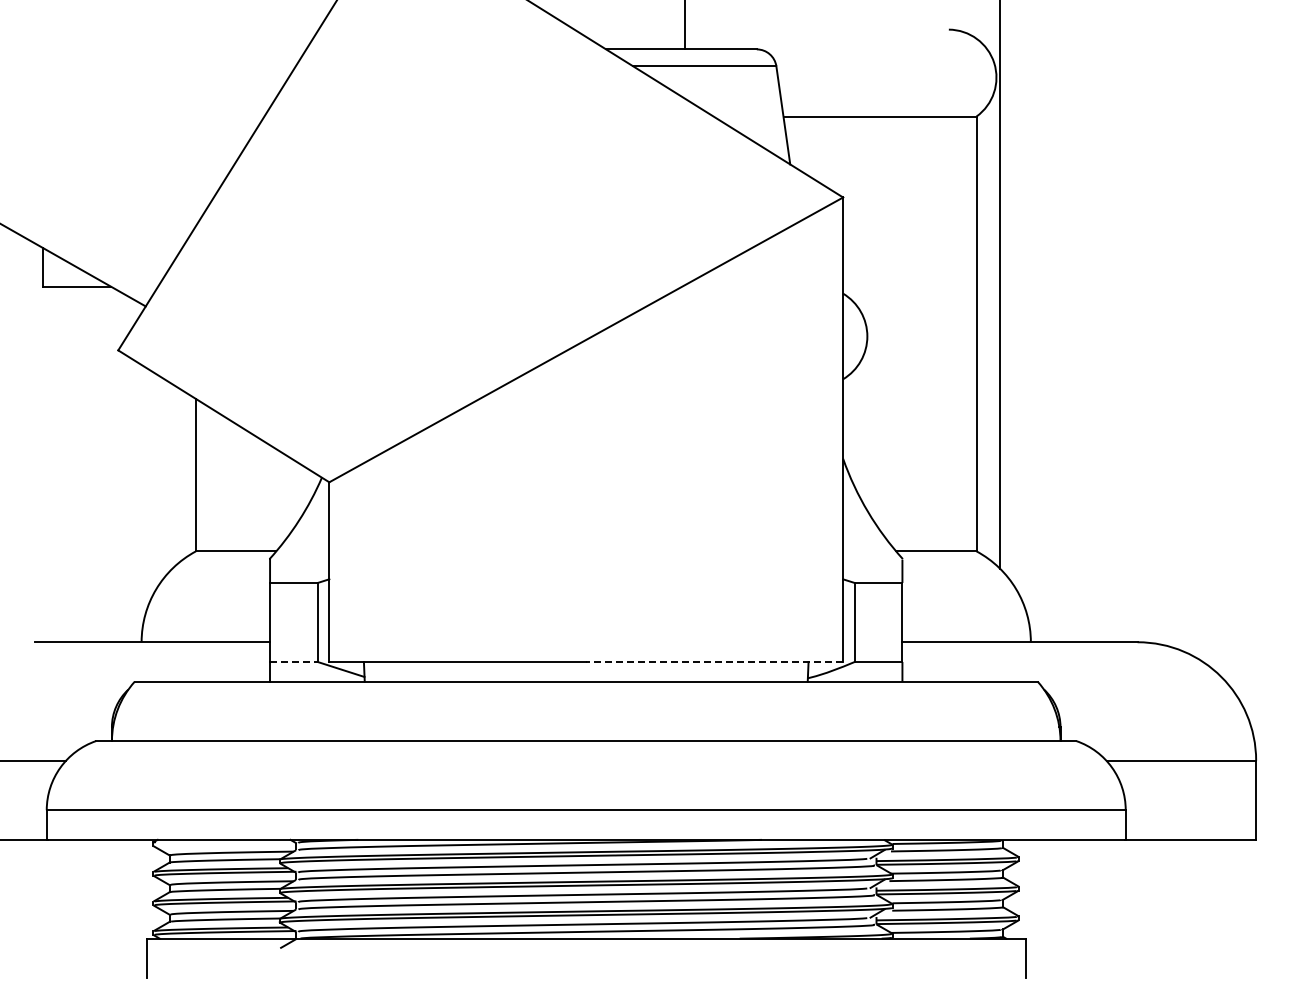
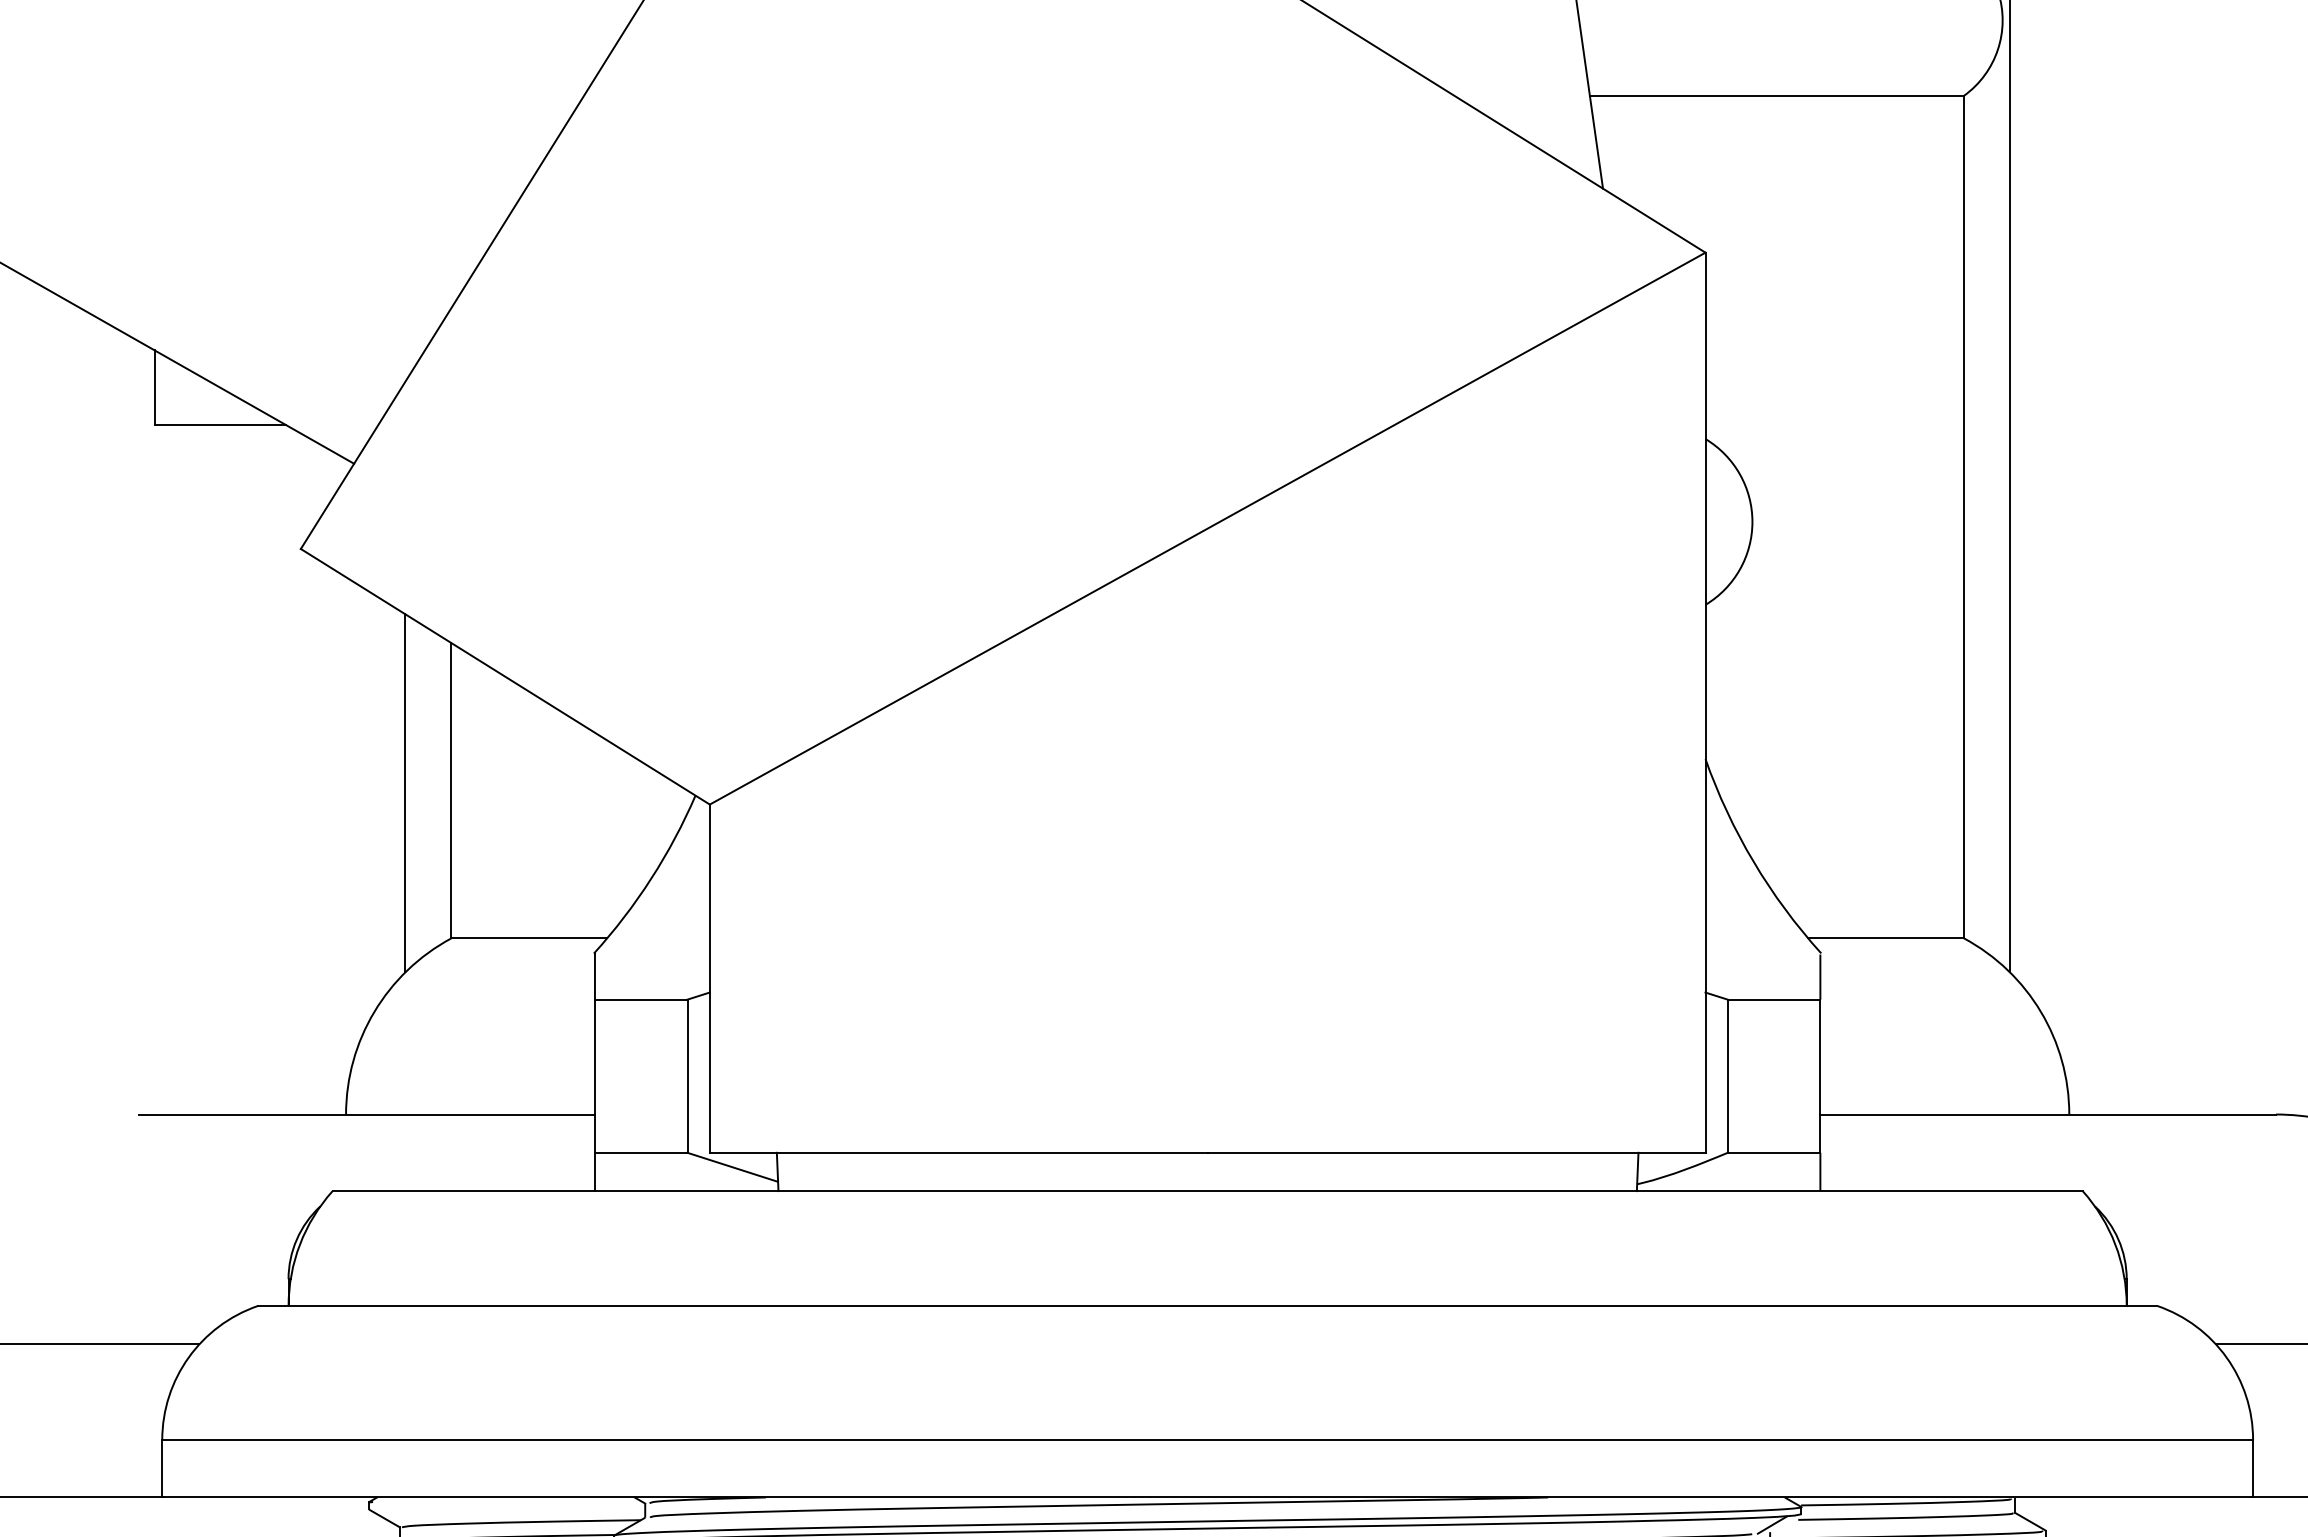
line: (172, 476) -> (405, 793), added
line: (293, 662) -> (640, 1153), dashed -> solid
line: (714, 662) -> (1456, 1153), dashed -> solid

